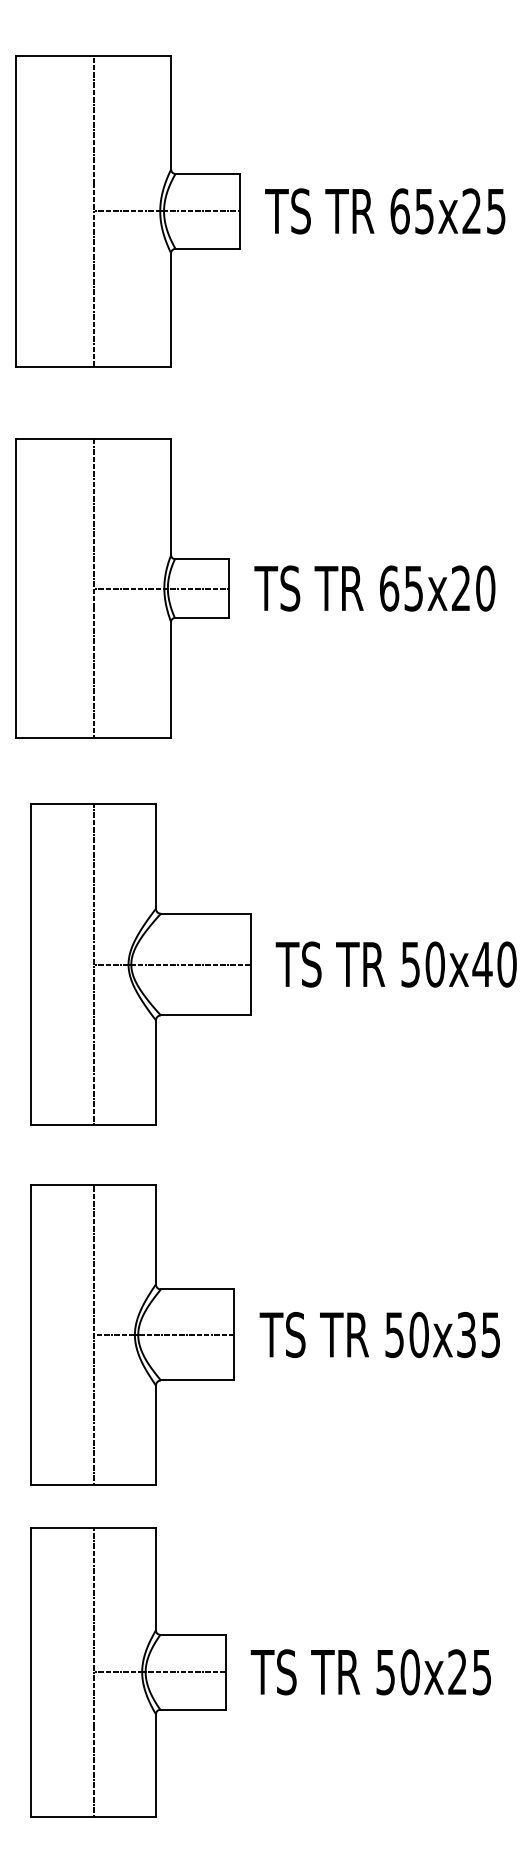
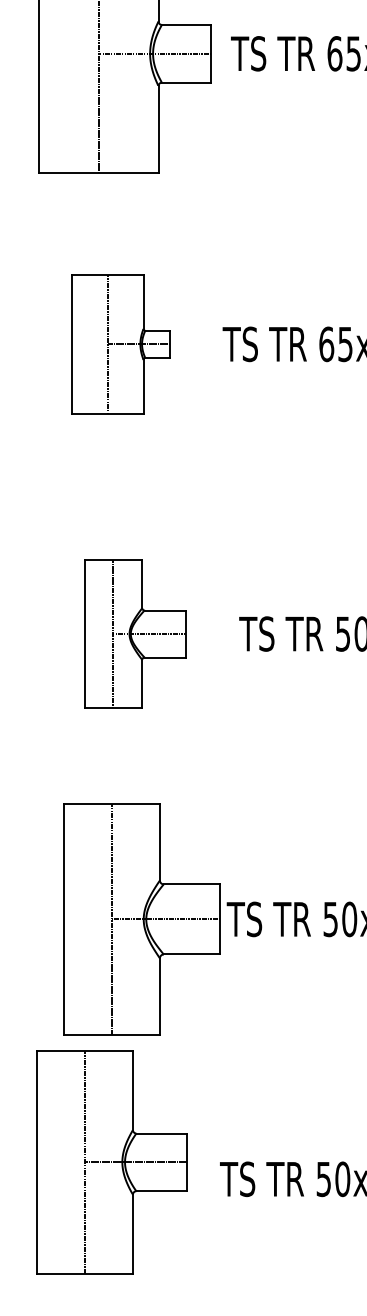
part: (122, 588) -> (121, 344), size x0.6
part: (140, 964) -> (134, 634), size x0.6
part: (132, 1334) -> (141, 919), moved
part: (128, 1672) -> (111, 1162), moved

